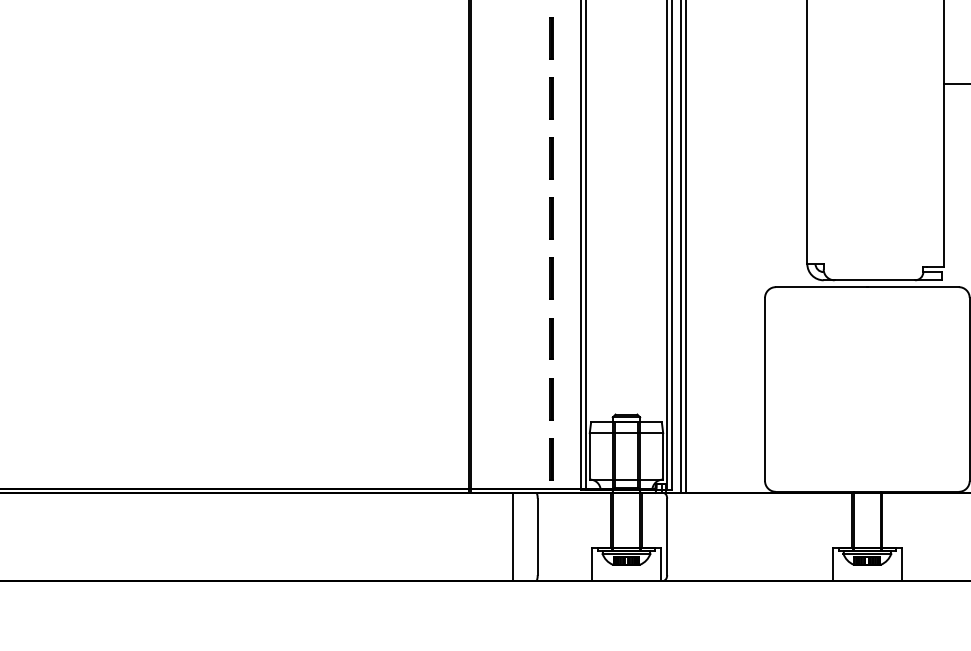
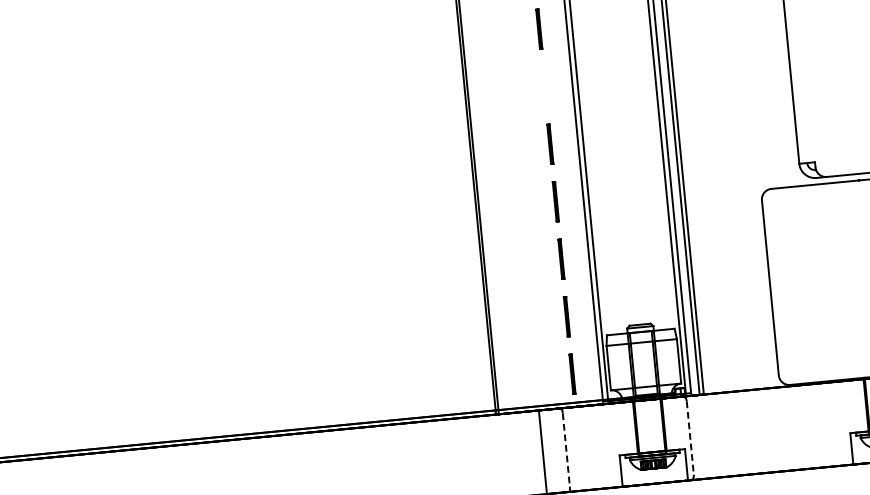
line: (551, 158) -> (544, 86), removed
line: (537, 537) -> (566, 450), solid -> dashed
line: (667, 537) -> (690, 438), solid -> dashed

